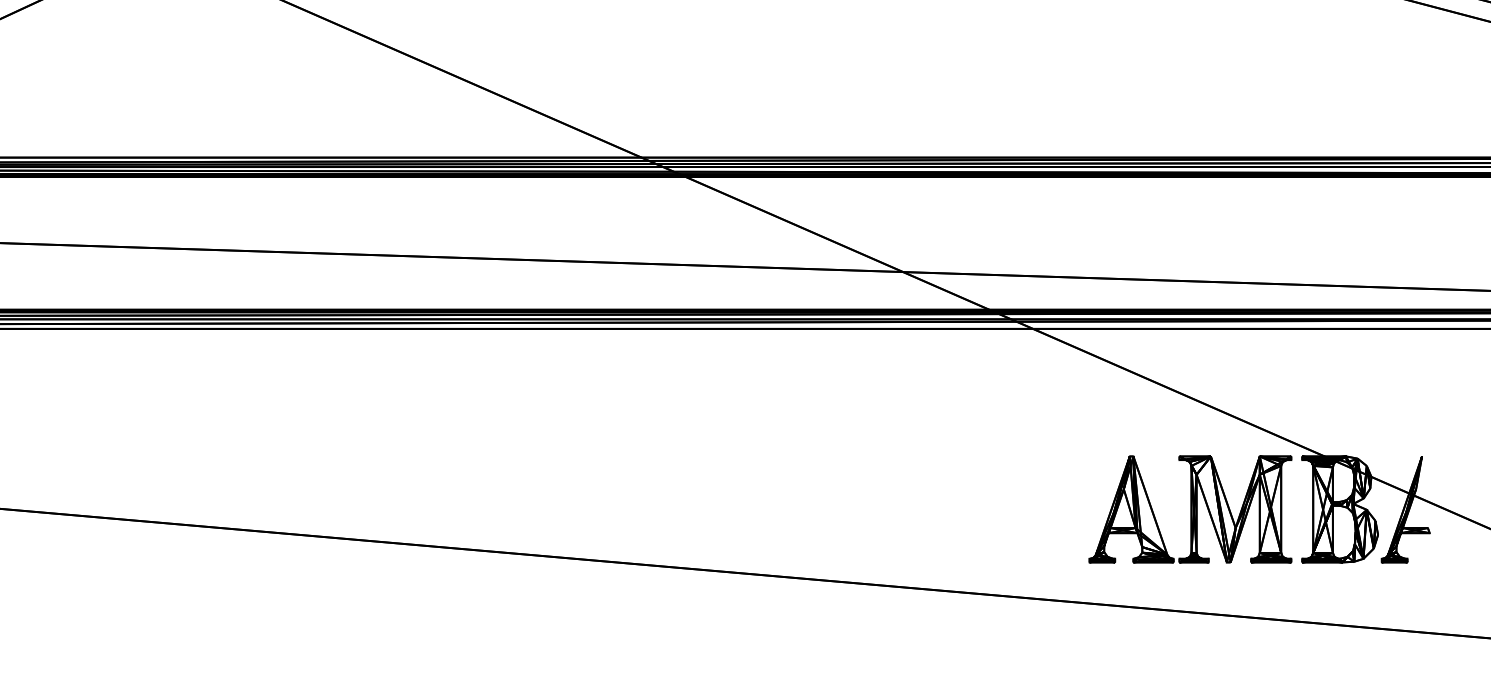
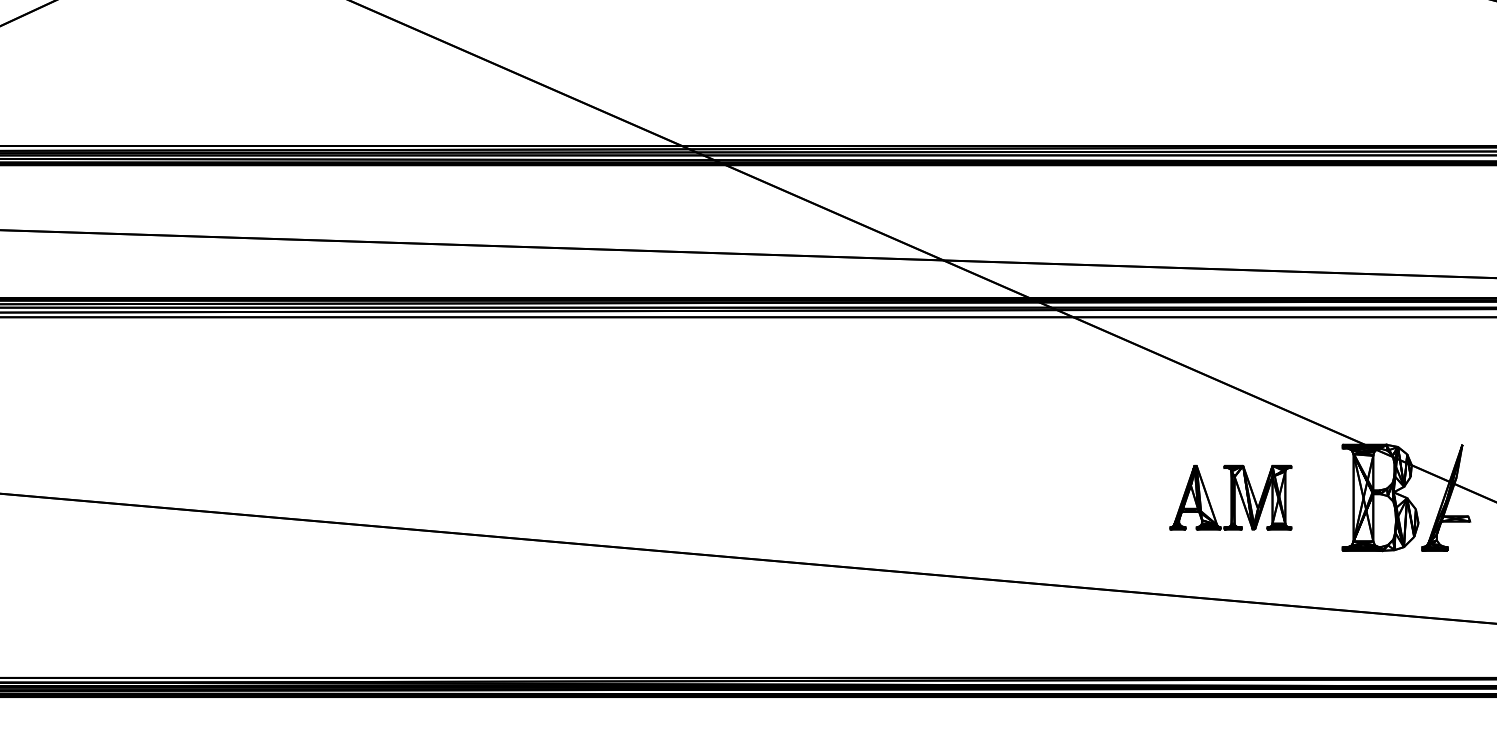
part: (1190, 509) -> (1230, 497), size x0.6

